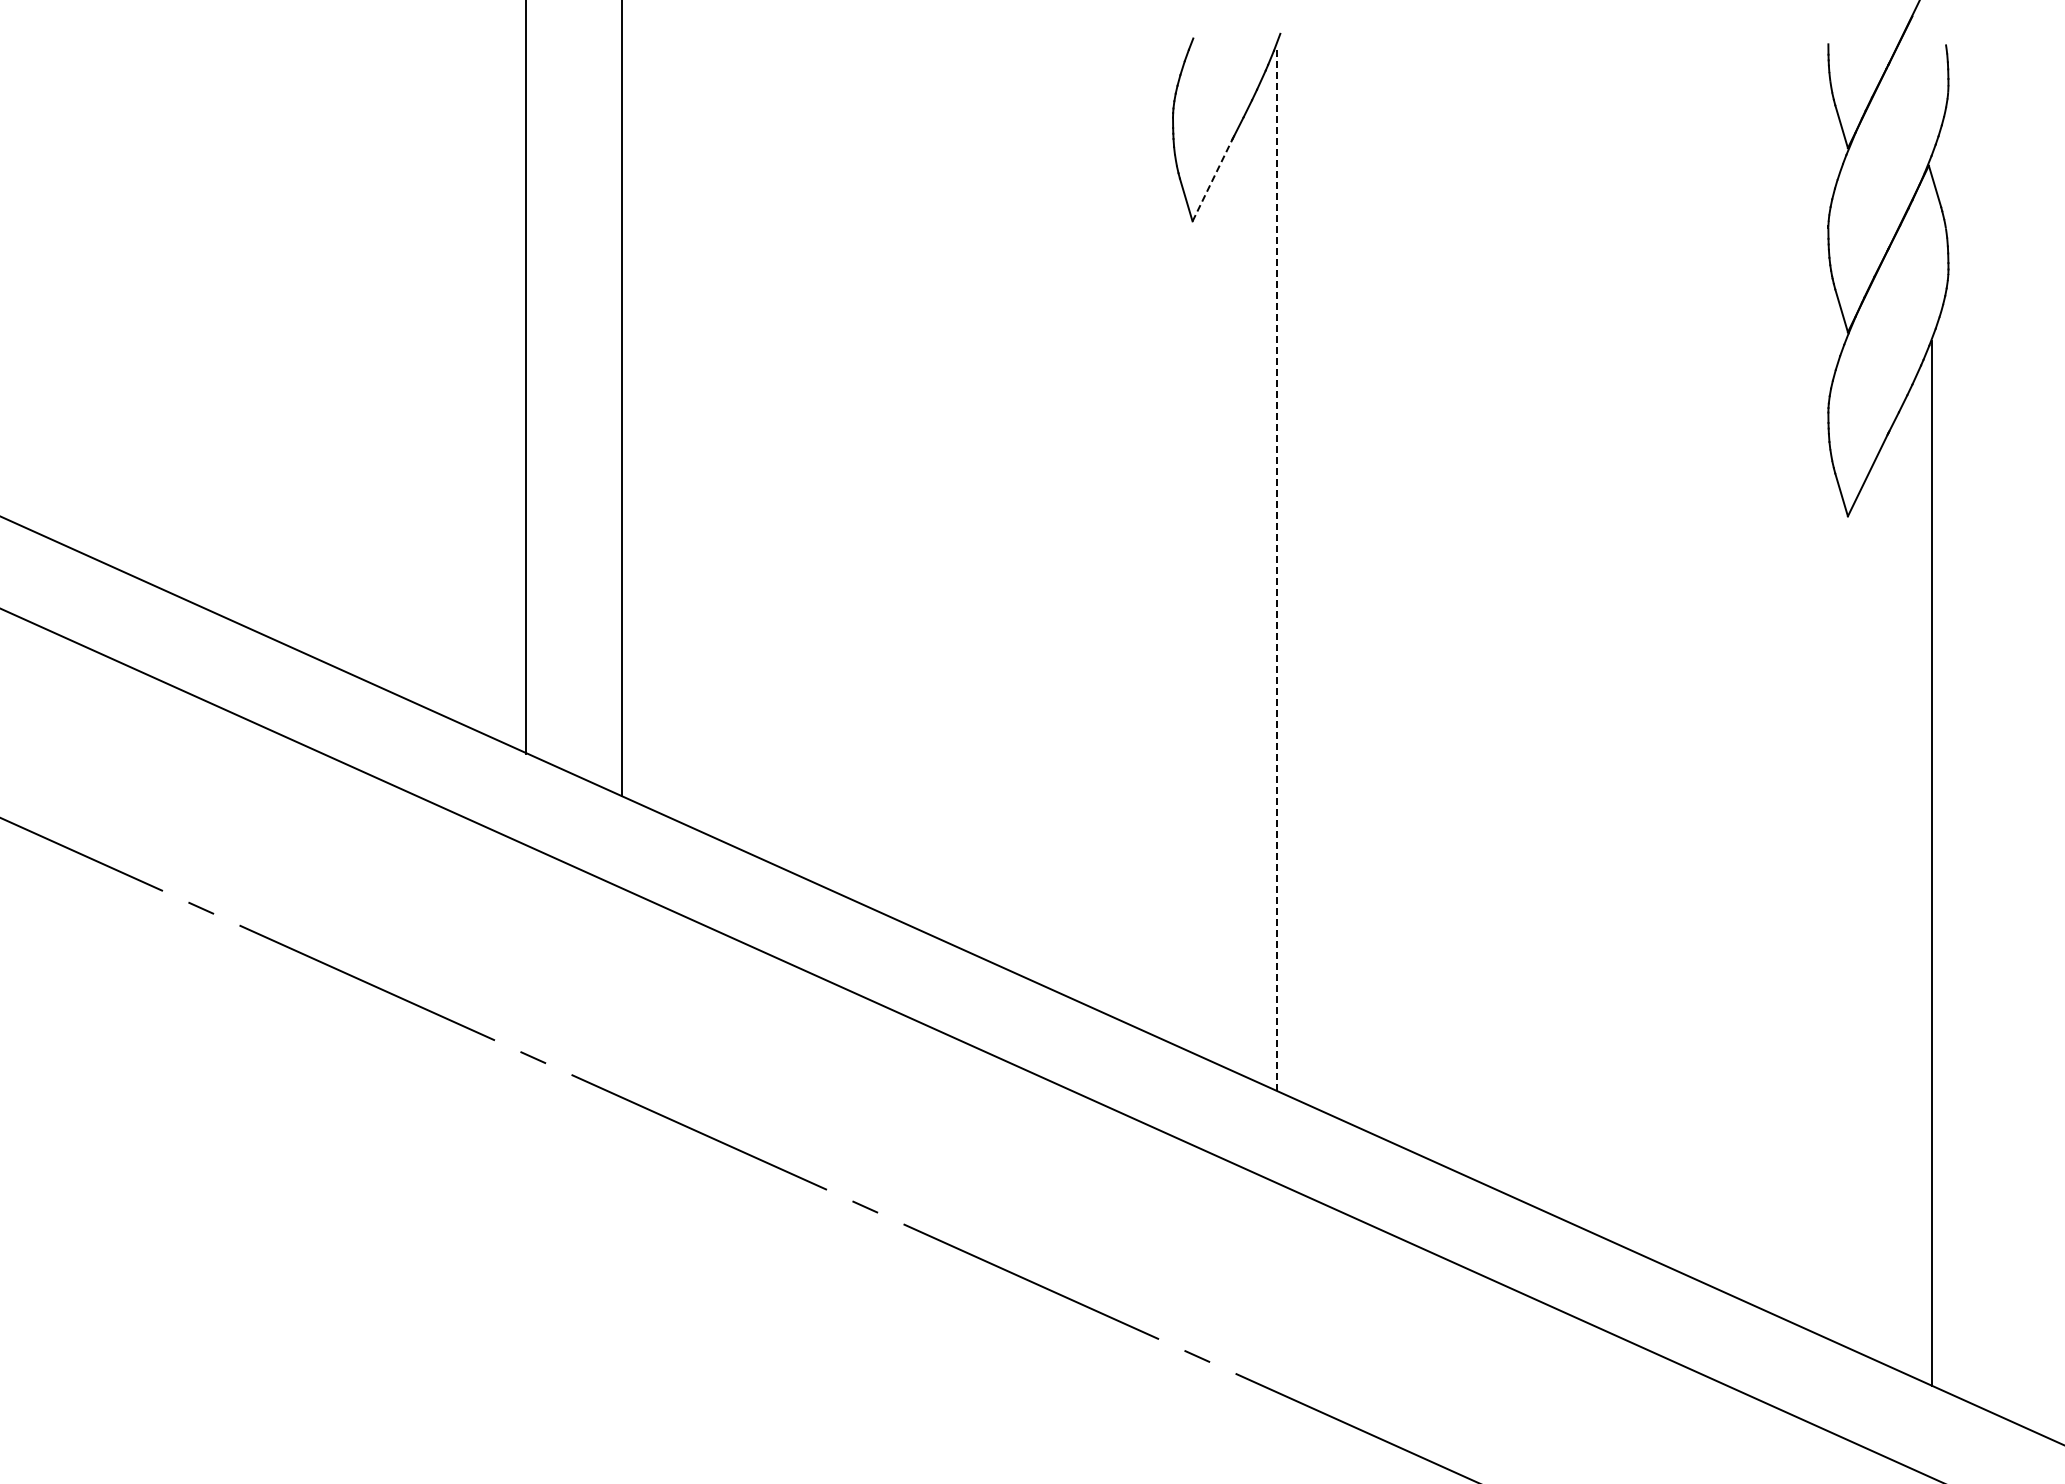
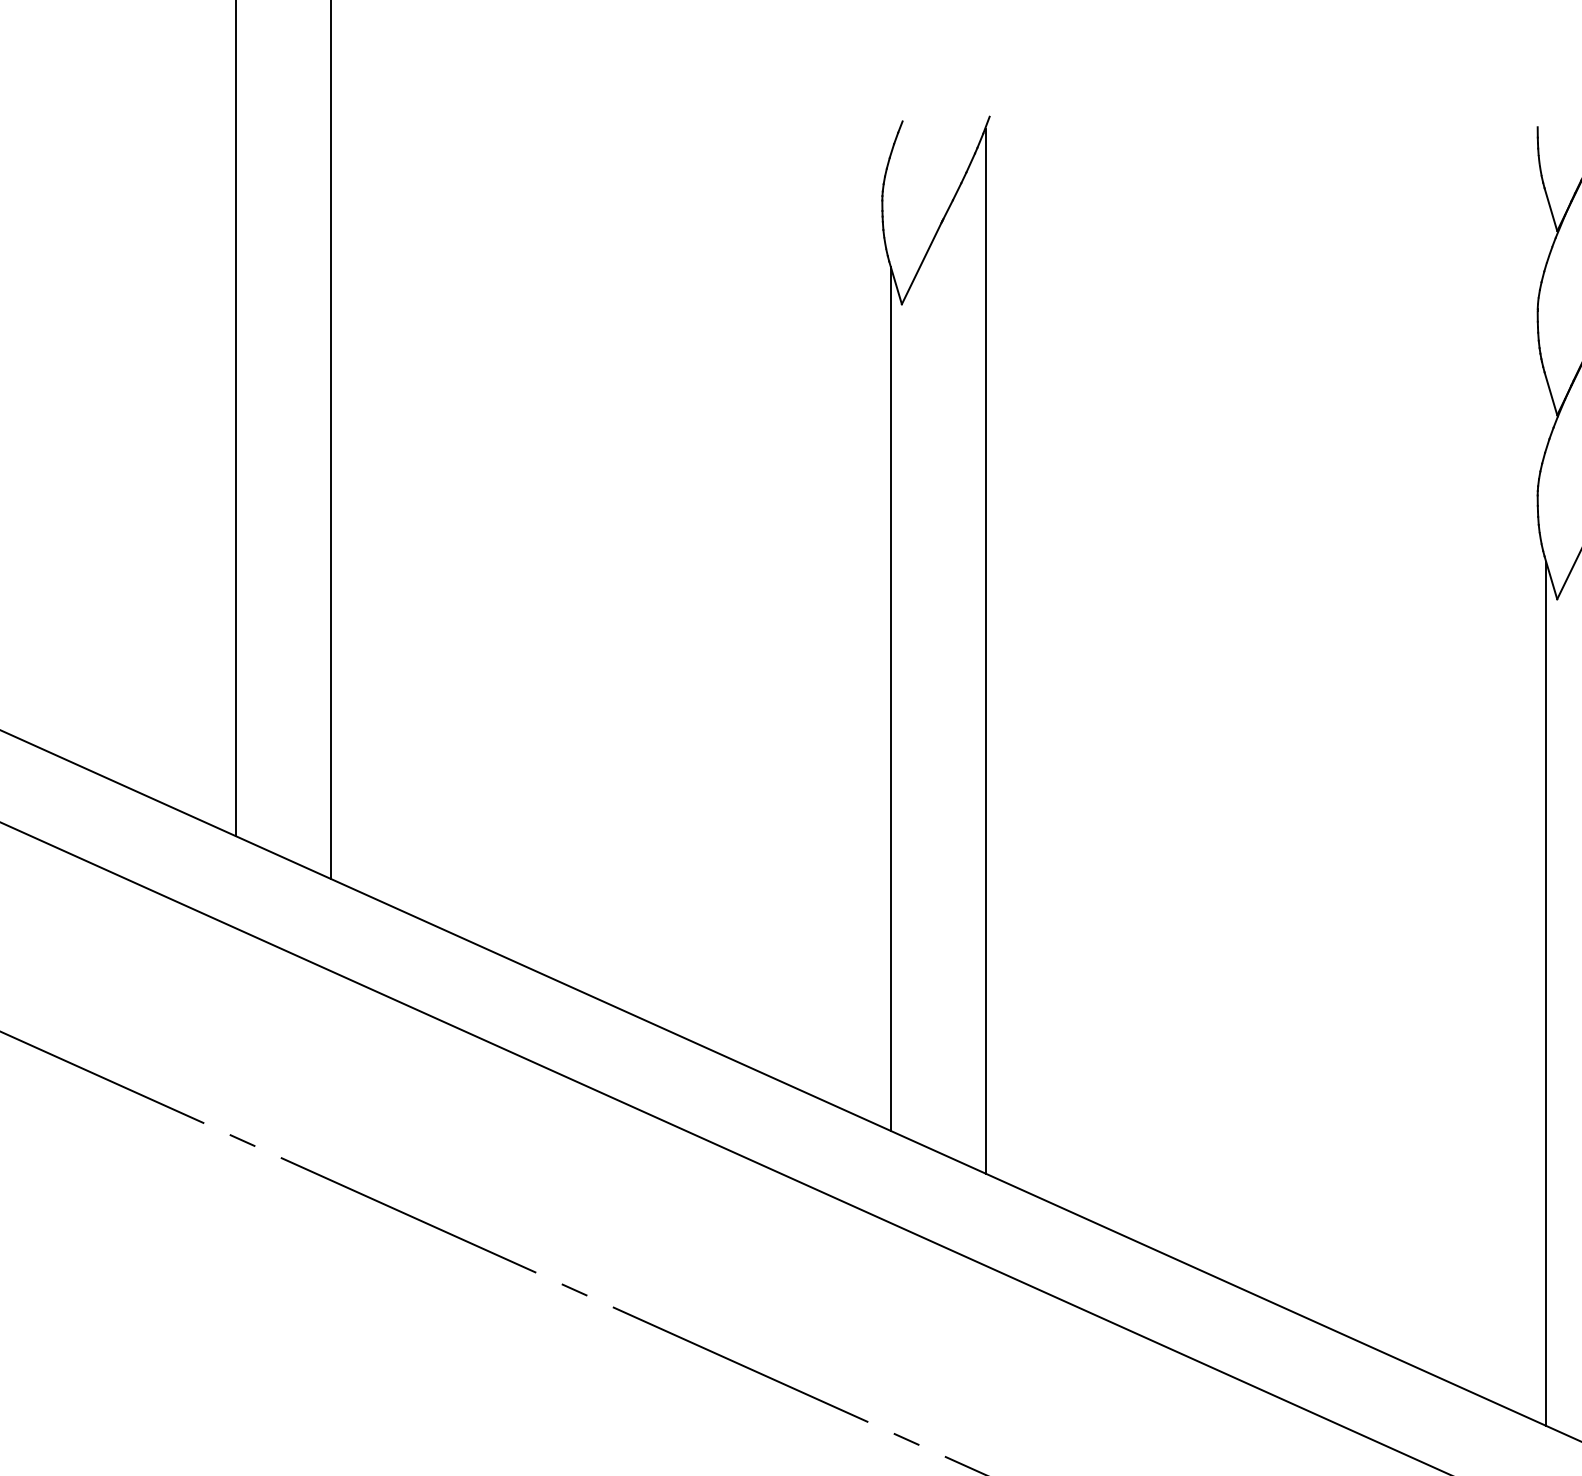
line: (1213, 179) -> (922, 262), dashed -> solid
line: (1276, 568) -> (985, 651), dashed -> solid
line: (1181, 616) -> (890, 699), added
line: (1837, 911) -> (1546, 994), added

